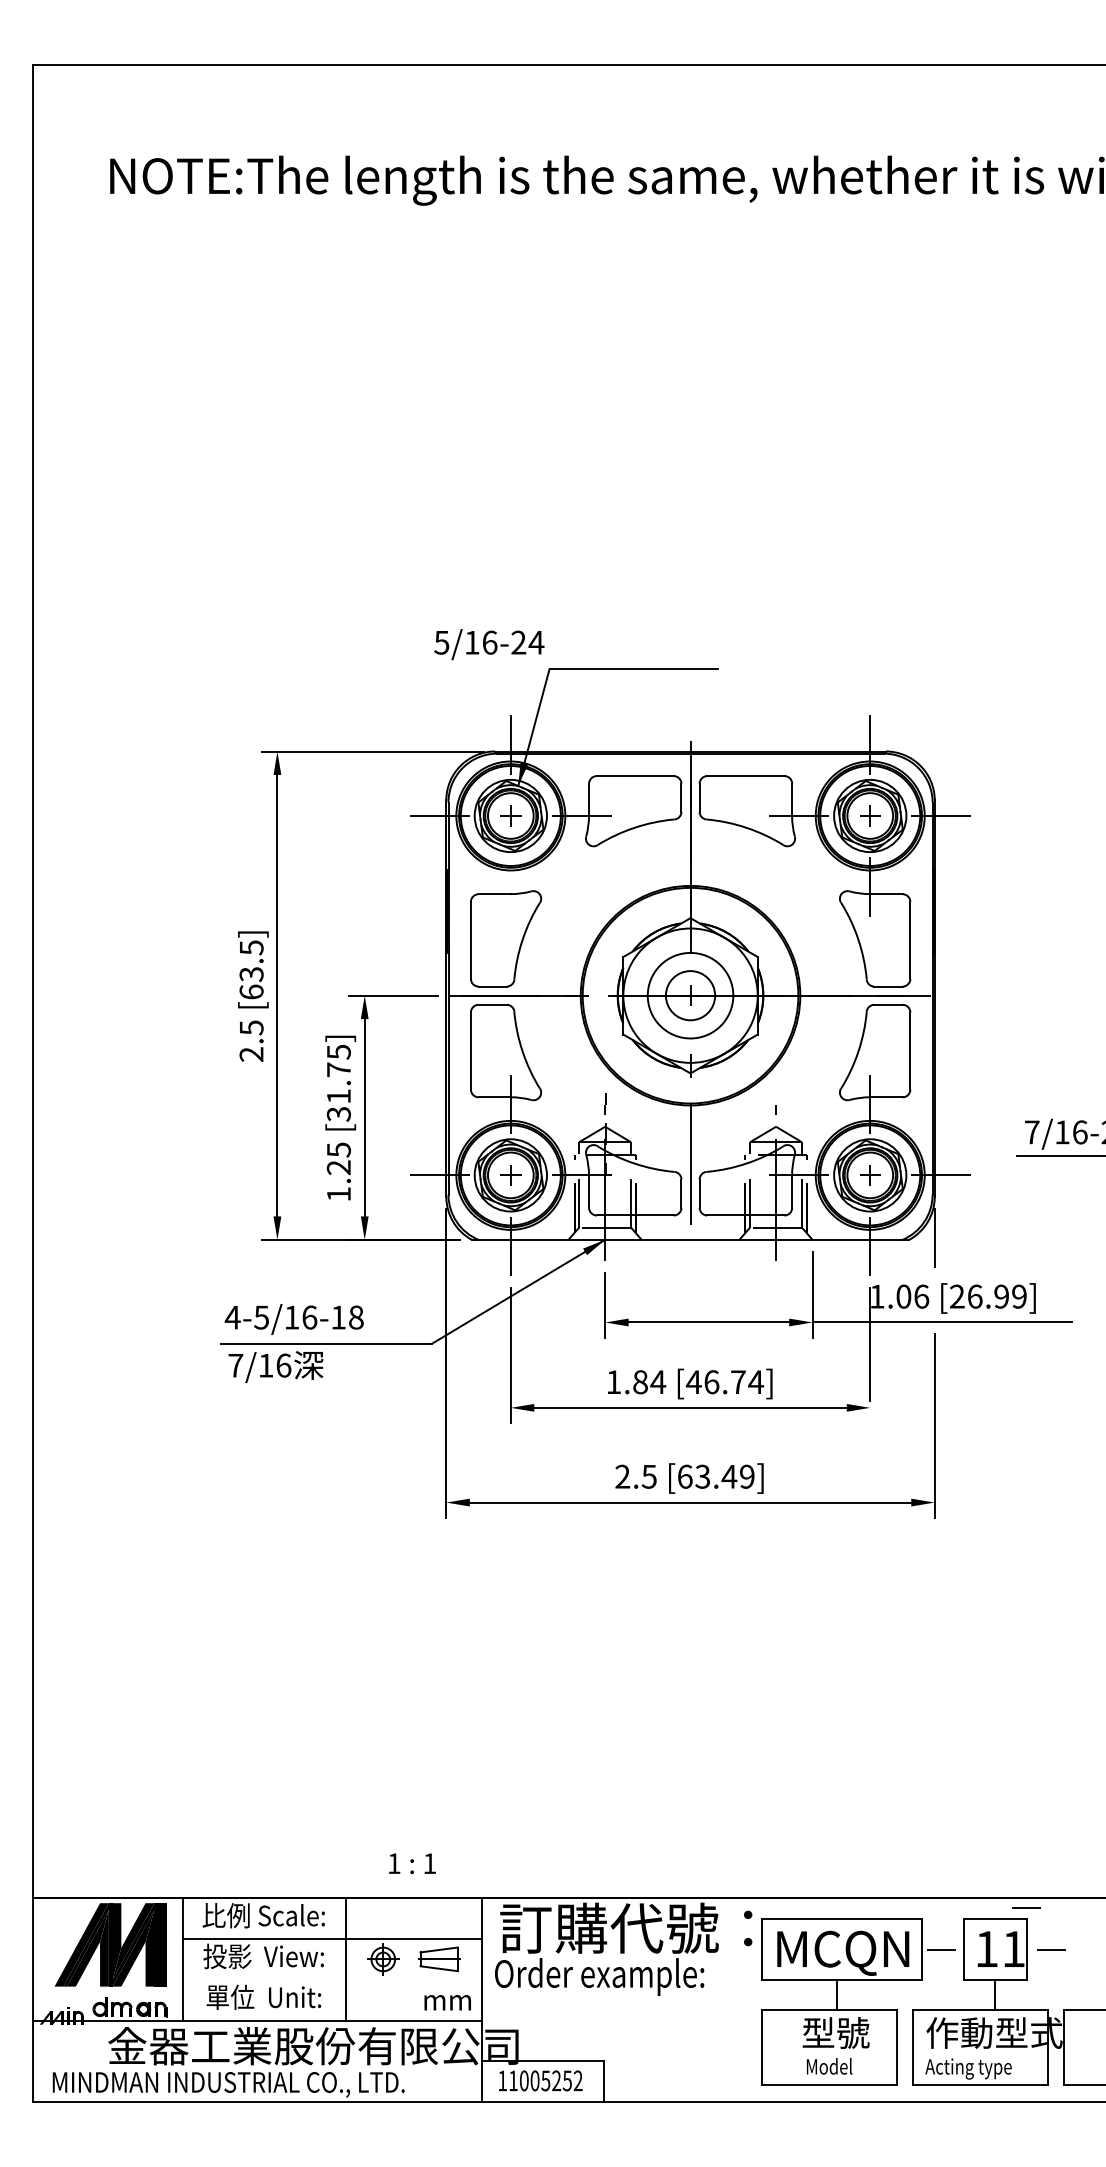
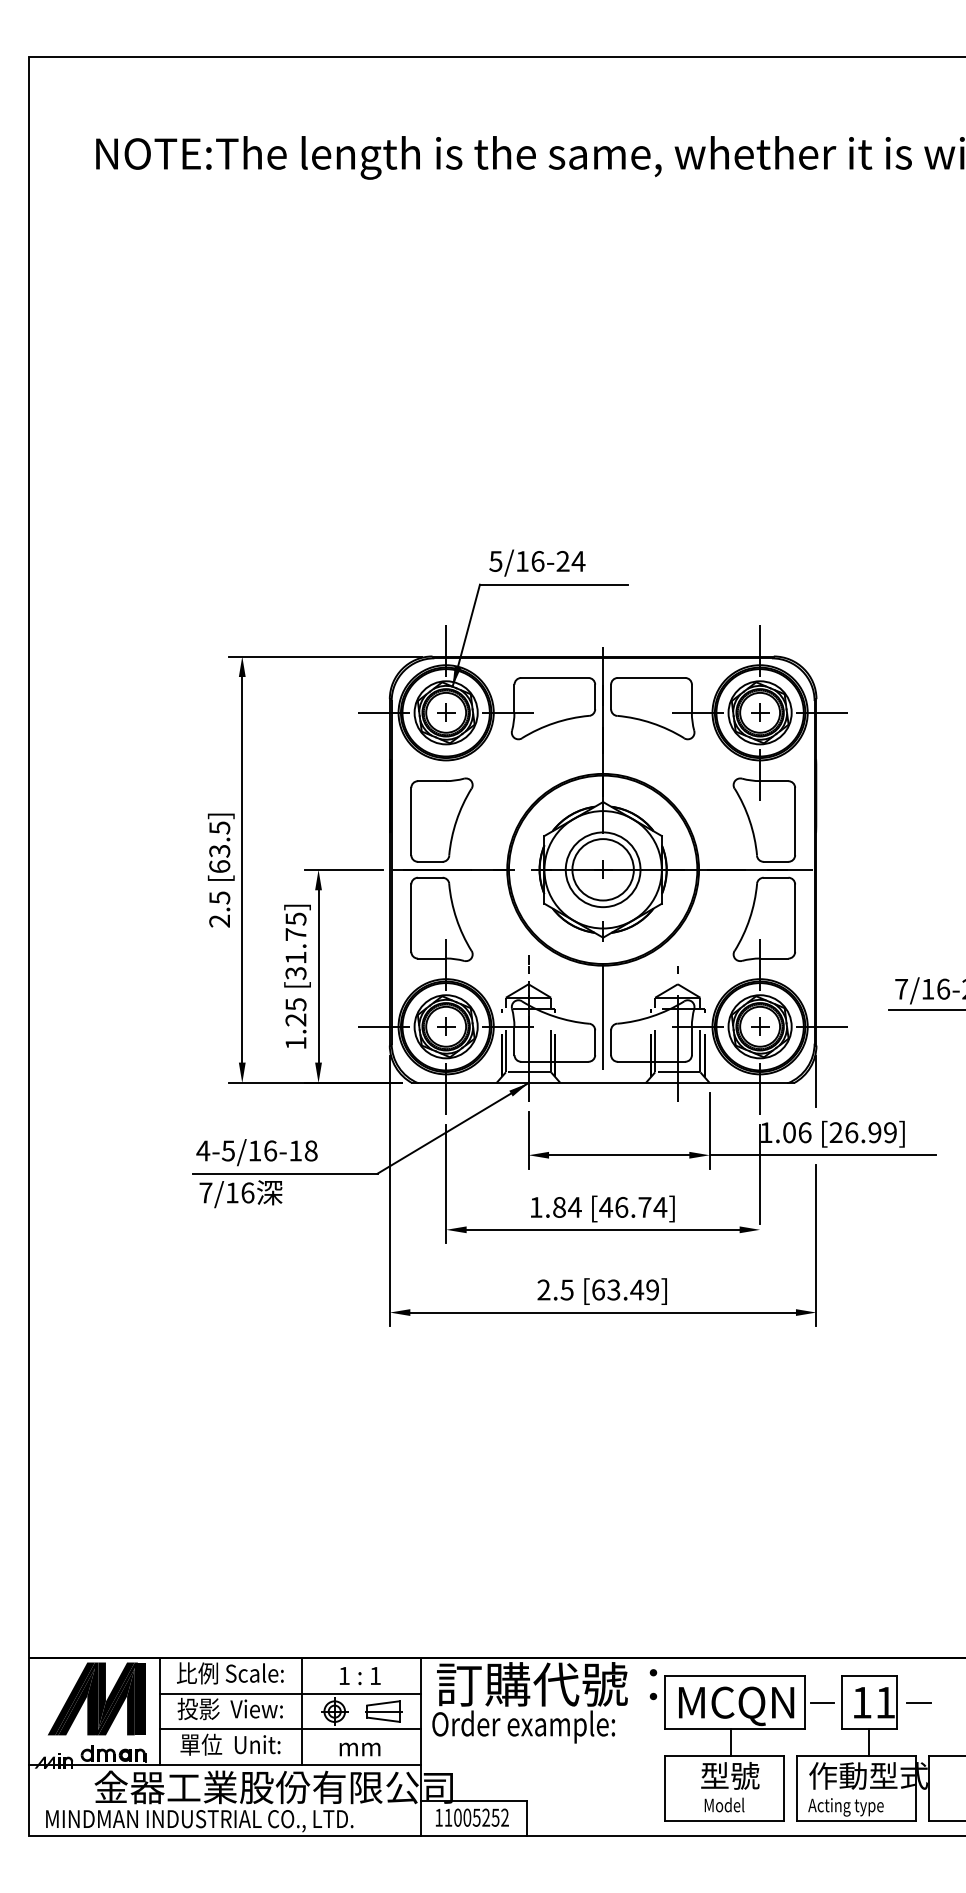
text: (489, 643) -> (537, 562), moved
circle: (689, 995) -> (602, 869), size x1.43
text: (411, 1864) -> (359, 1676), moved
line: (1026, 1907) -> (896, 1666), removed
line: (331, 1979) -> (289, 1729), added
text: (447, 2002) -> (359, 1749), moved

